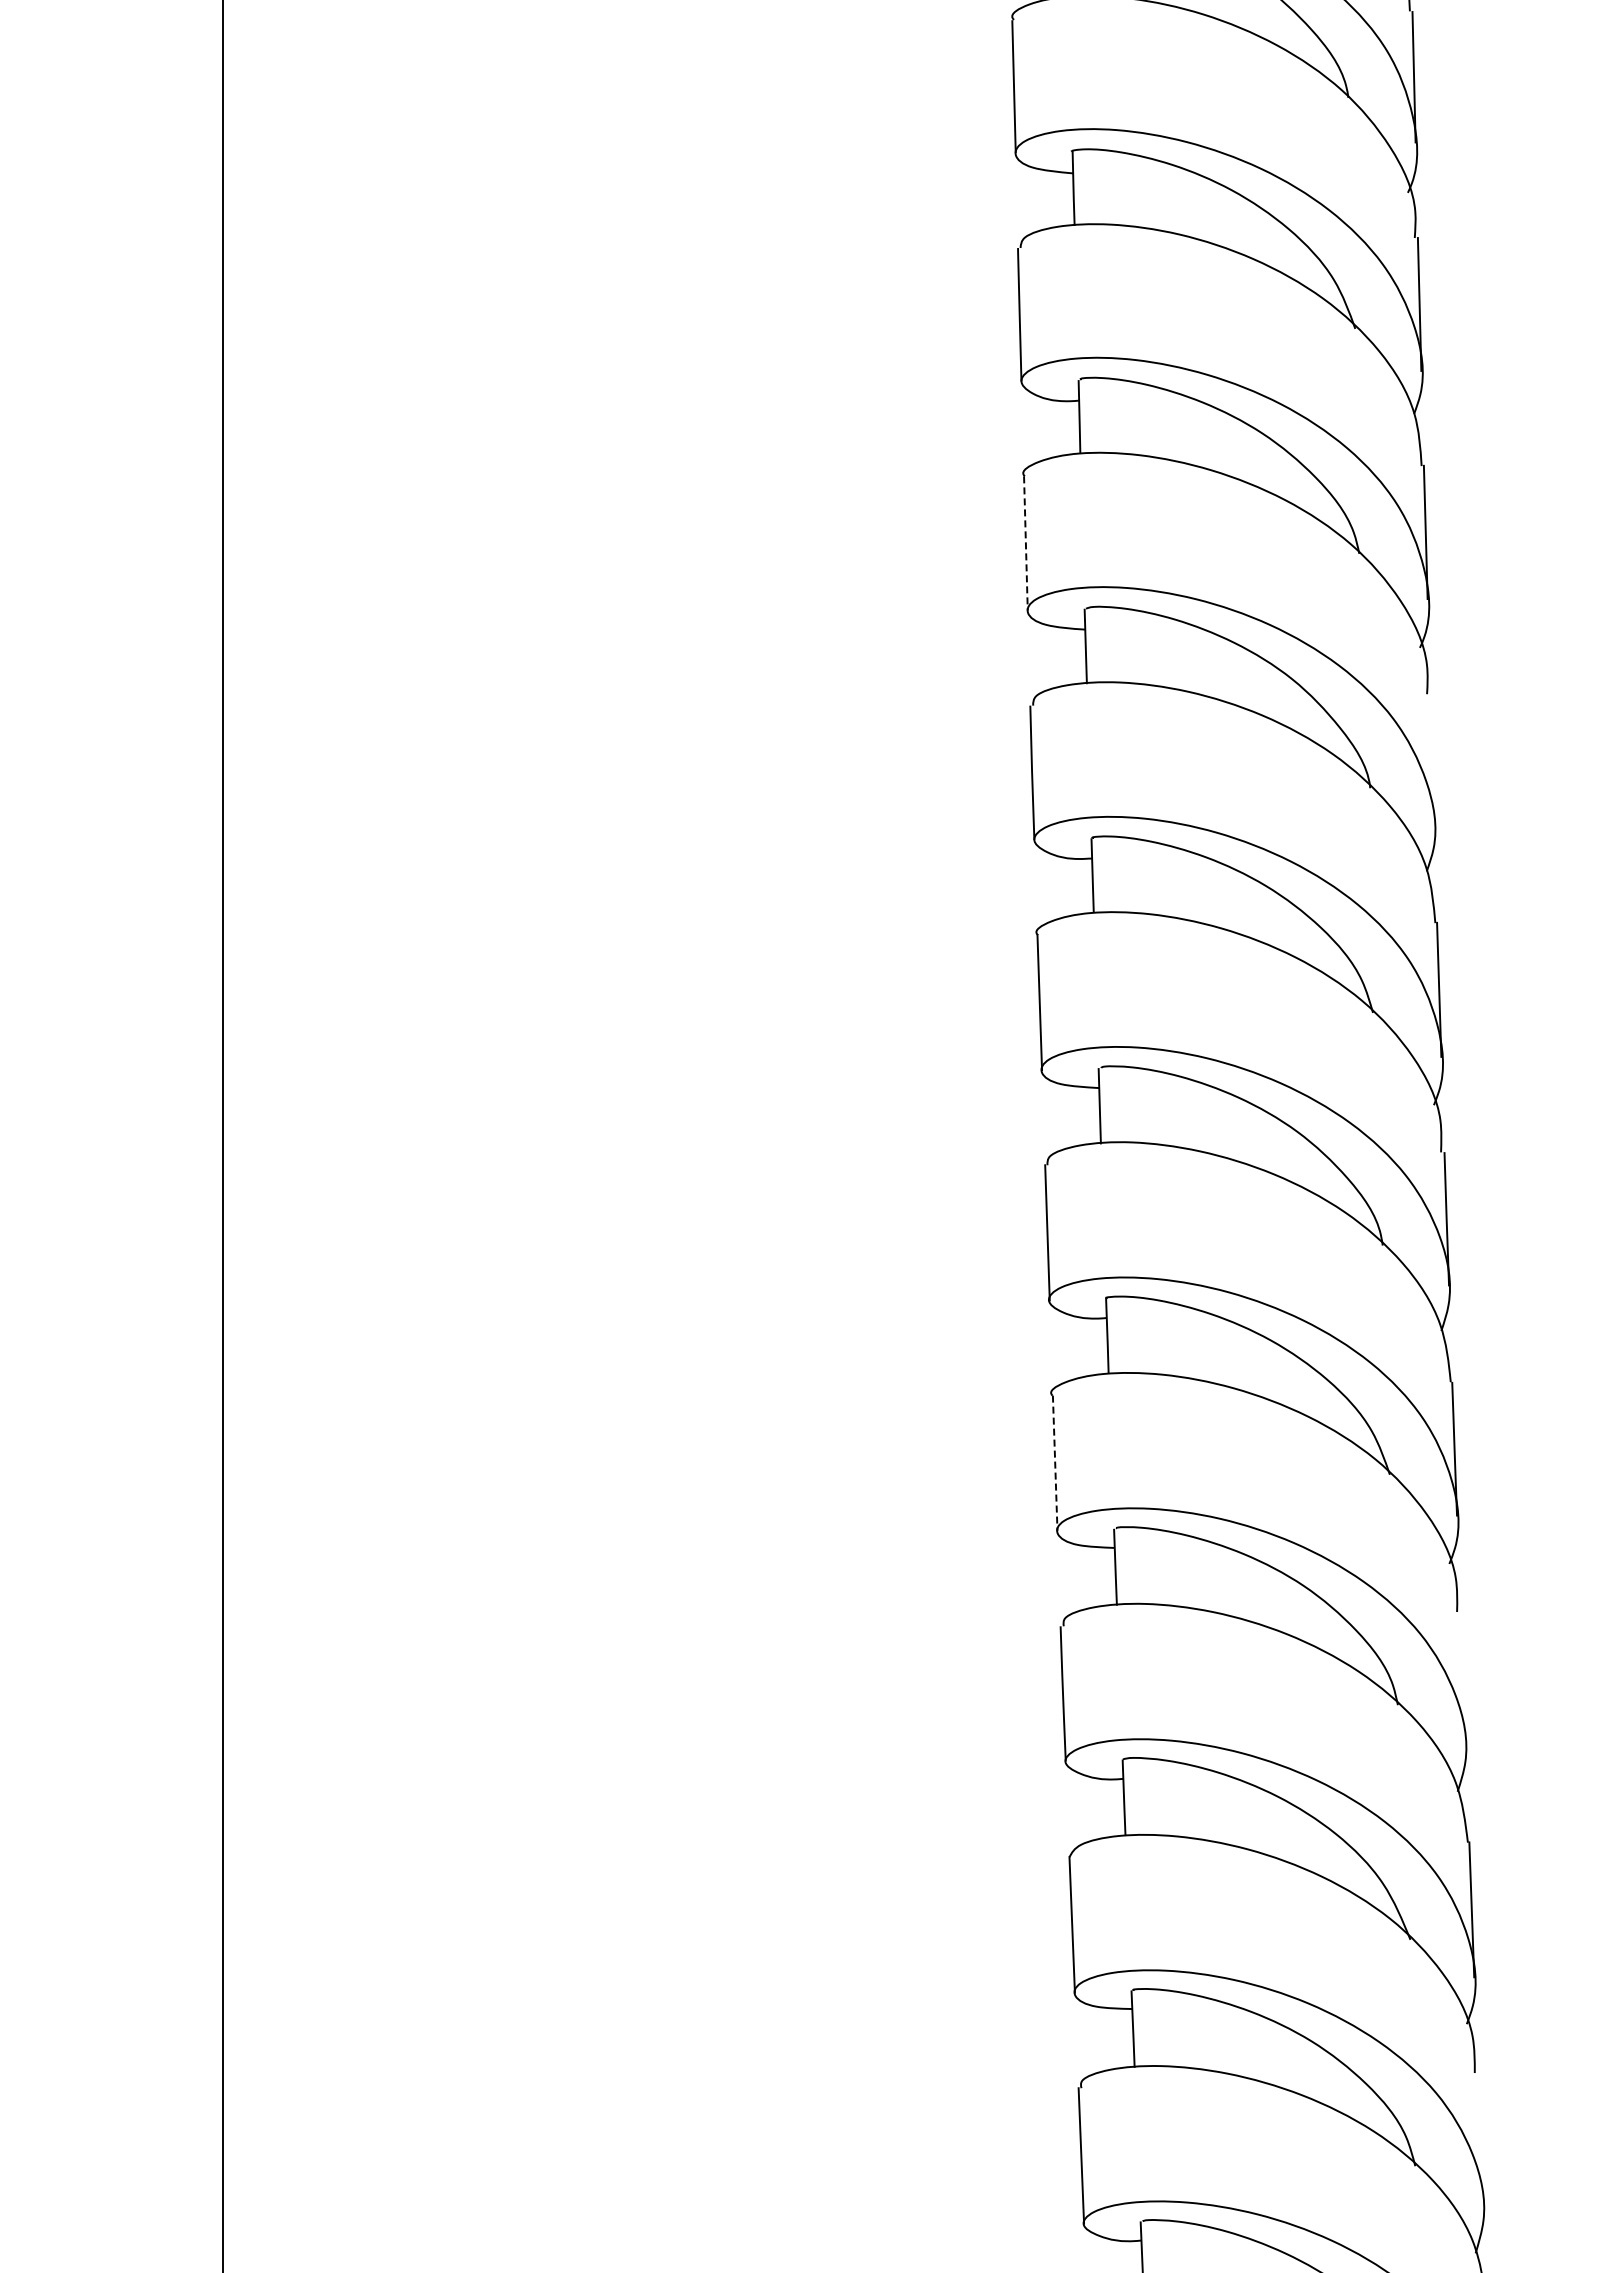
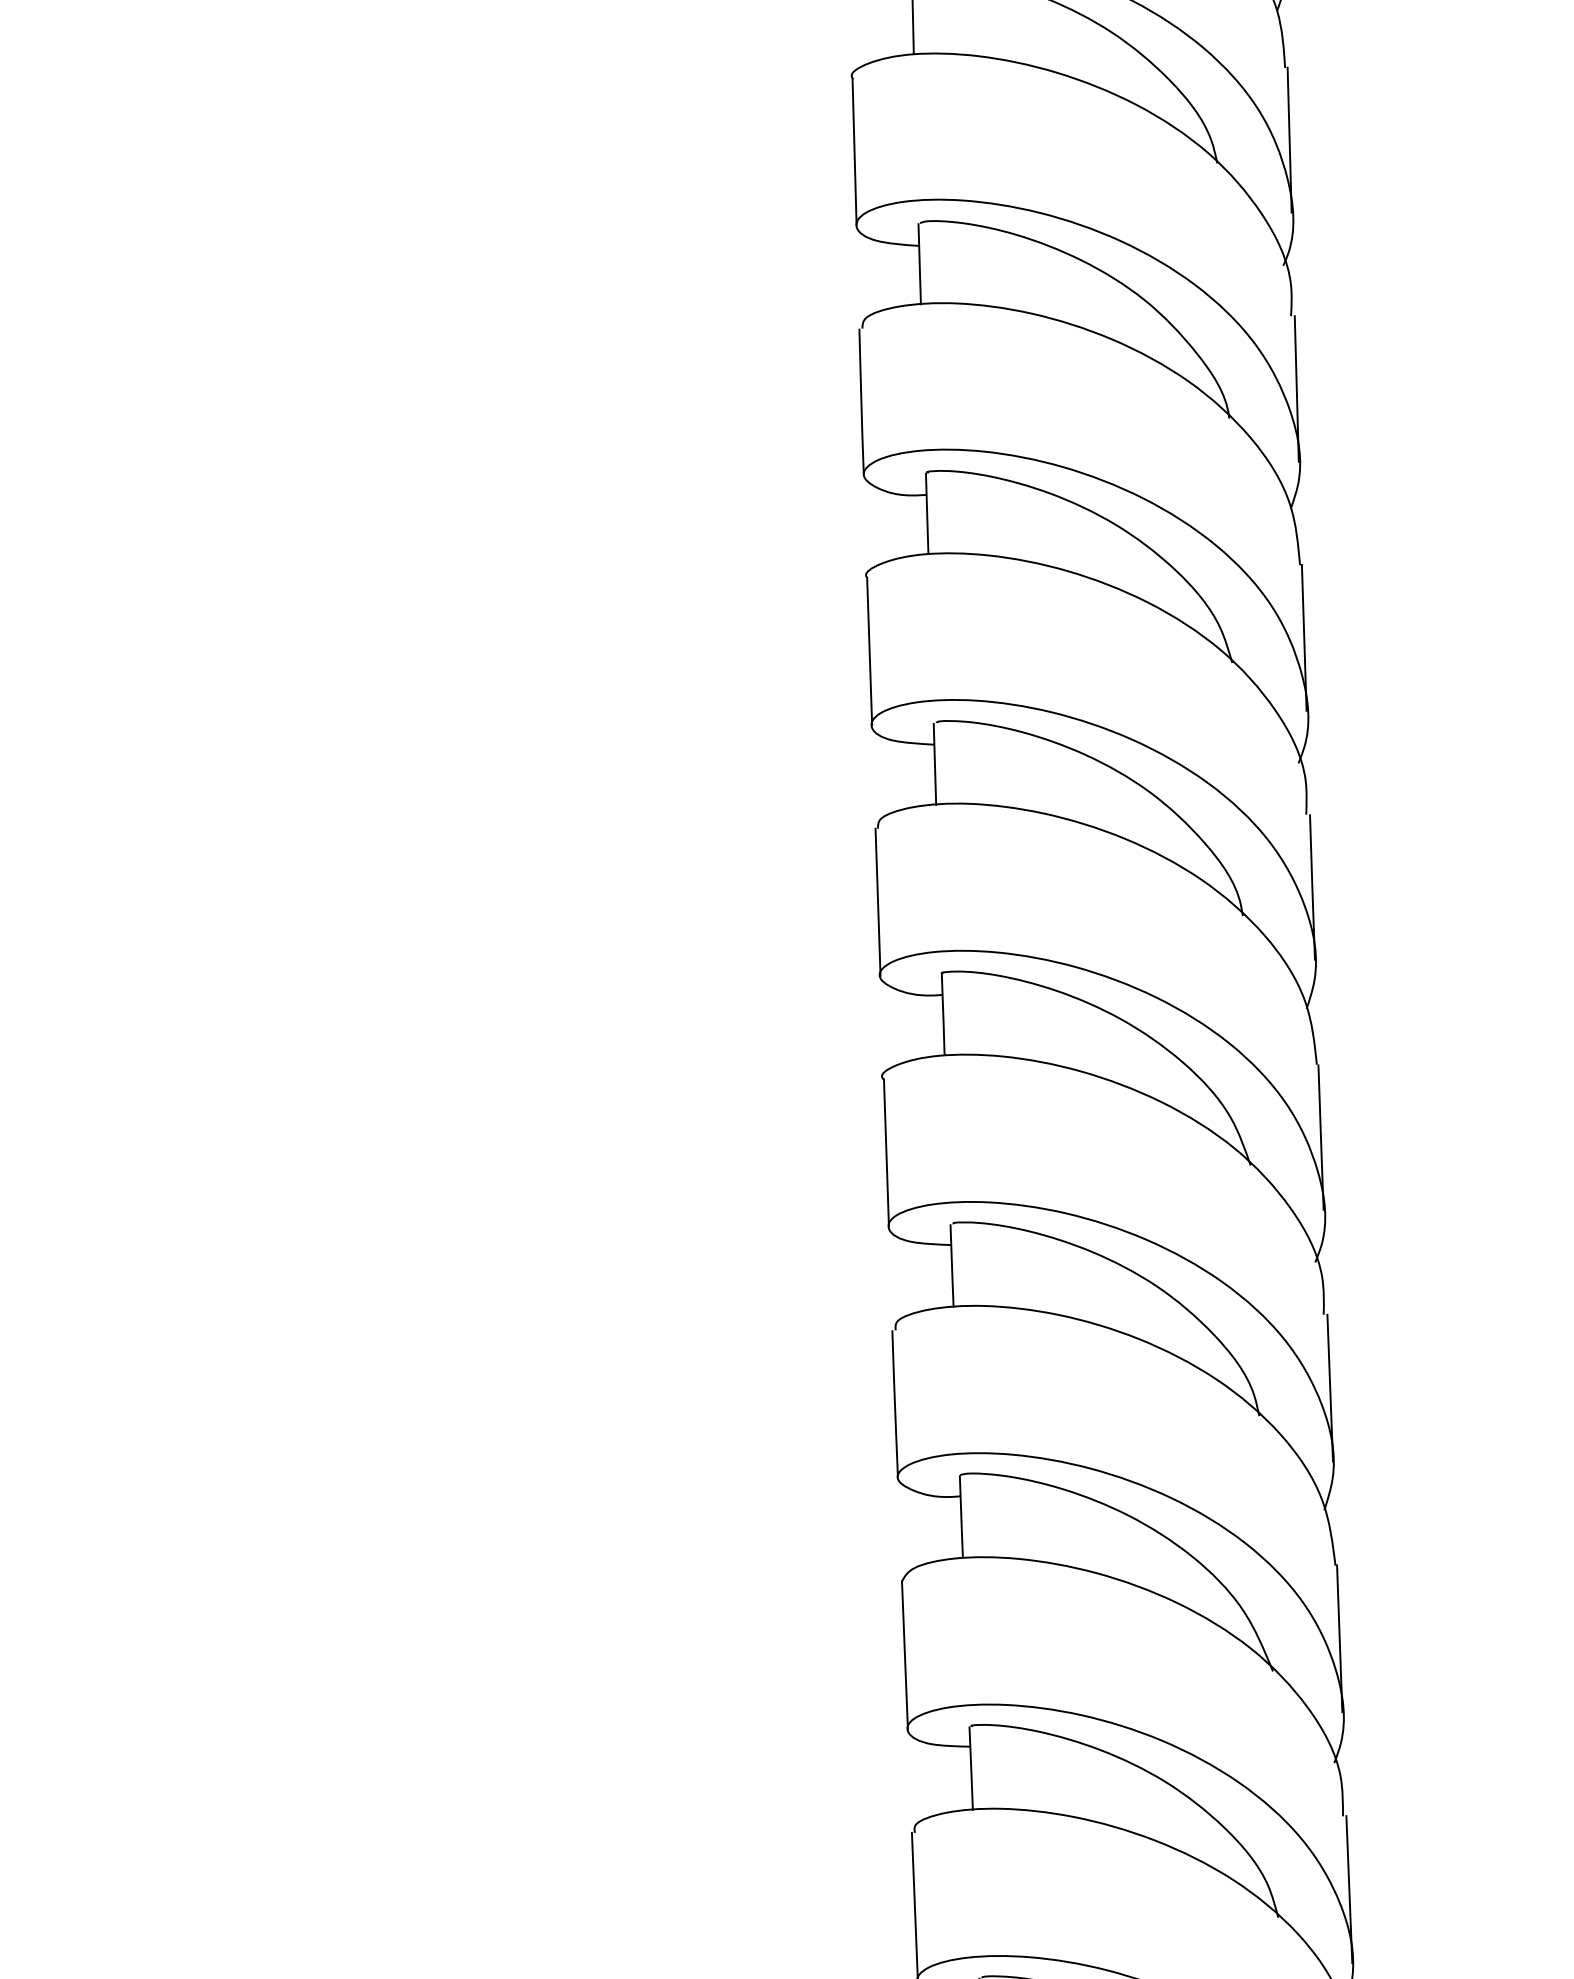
line: (1025, 543) -> (854, 152), dashed -> solid
line: (1432, 760) -> (1296, 388), added
line: (1055, 1463) -> (886, 1153), dashed -> solid
line: (1462, 1679) -> (1329, 1388), added
line: (1480, 2139) -> (1349, 1888), added

